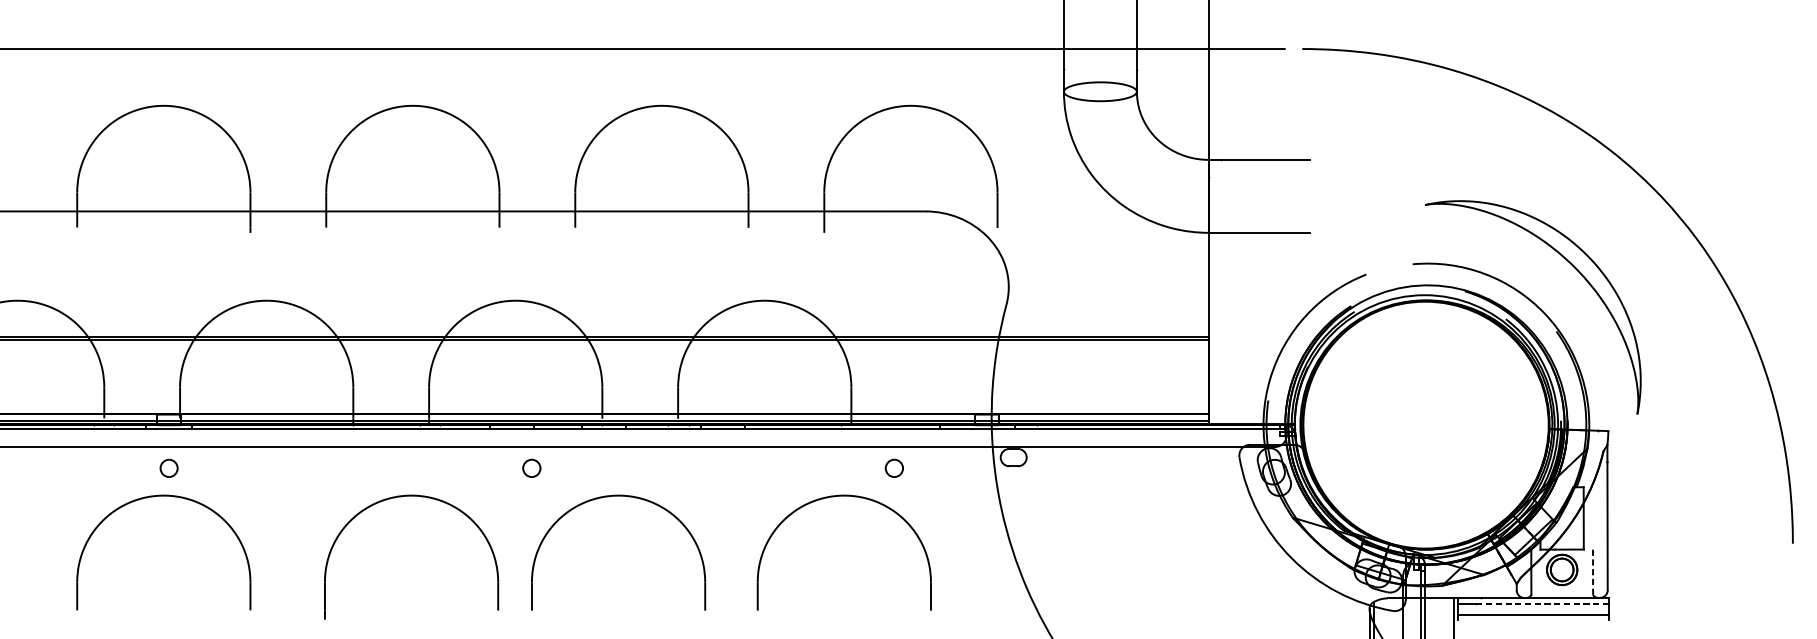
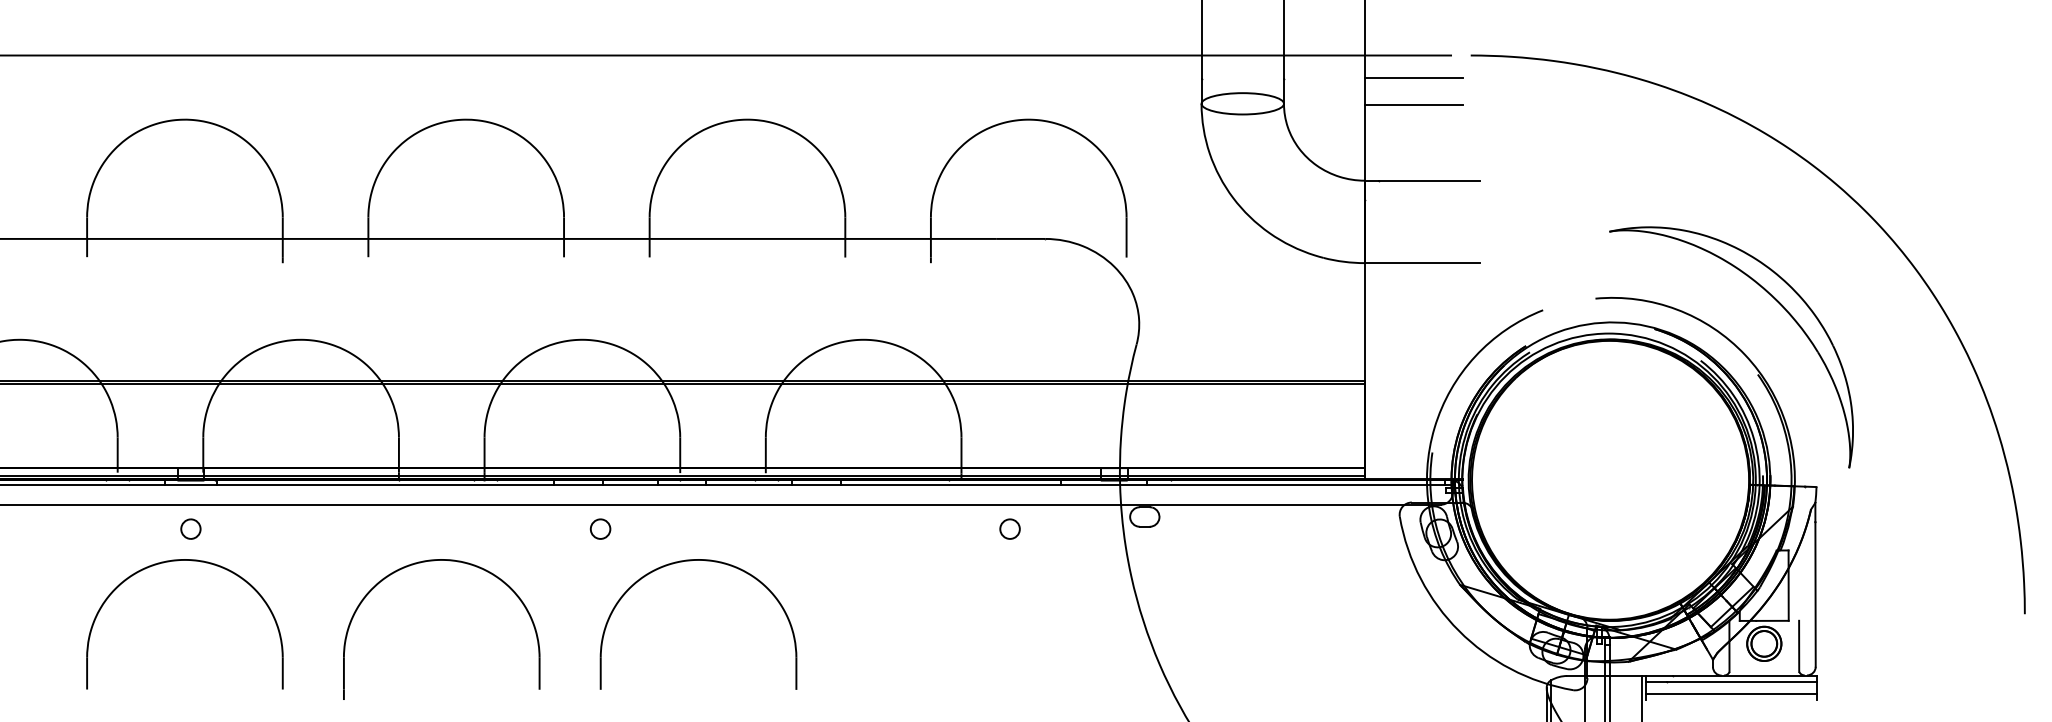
line: (1251, 69) -> (1413, 78), added
line: (1251, 93) -> (1413, 105), added
part: (405, 497) -> (434, 561), moved
part: (838, 497) -> (946, 561), removed
line: (1593, 572) -> (1799, 646), dashed -> solid
line: (1542, 604) -> (1742, 682), dashed -> solid

